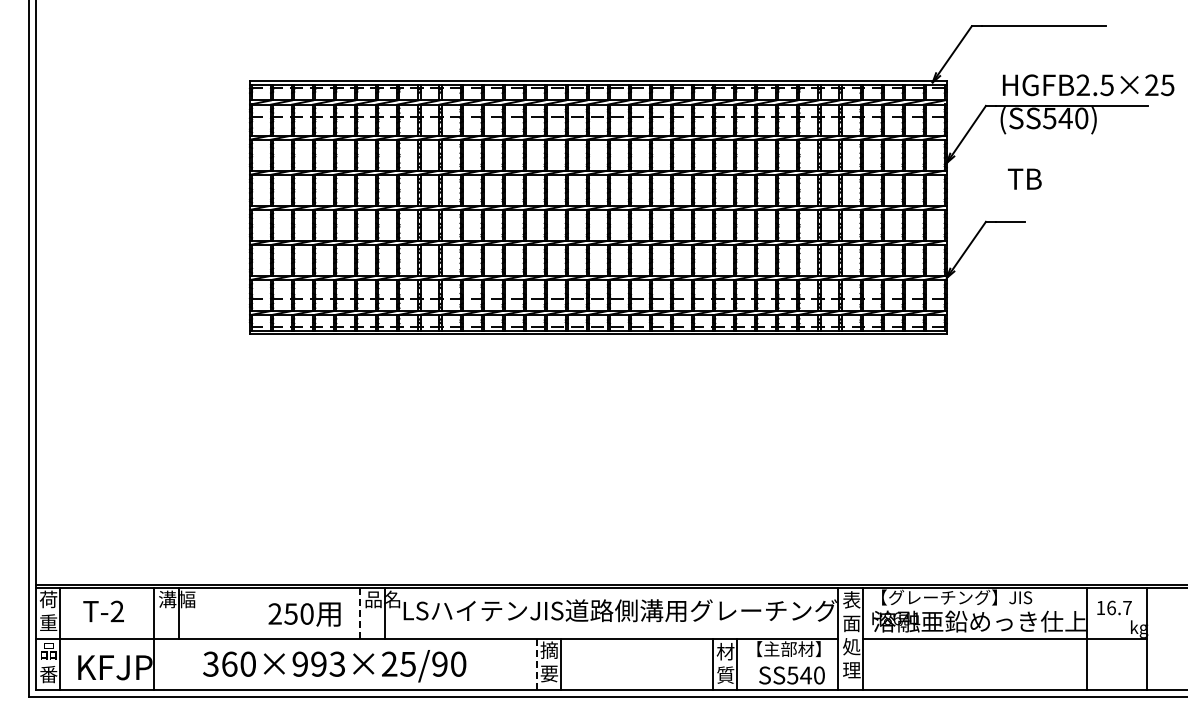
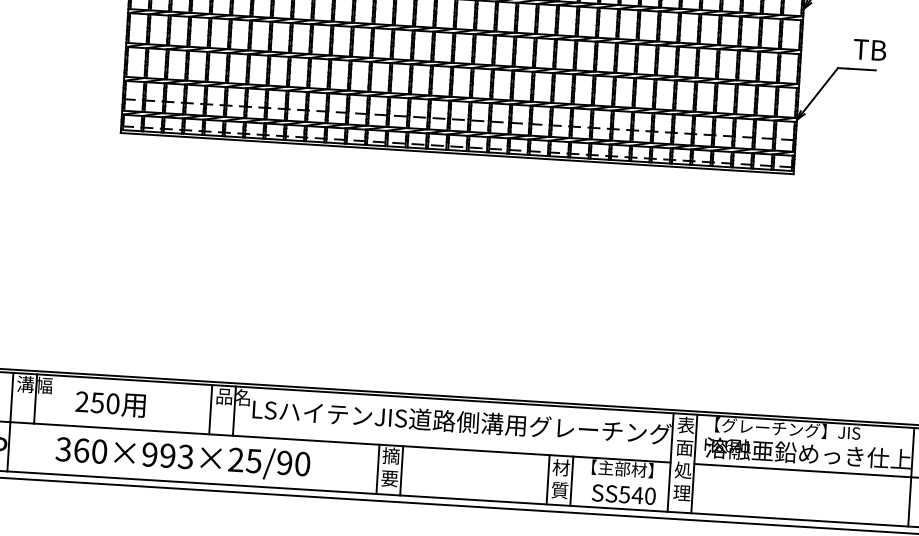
text: (1024, 178) -> (869, 49), moved
line: (360, 613) -> (211, 409), dashed -> solid
text: (304, 614) -> (110, 404), moved
line: (536, 664) -> (377, 468), dashed -> solid

